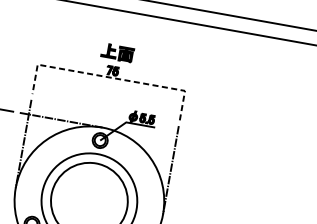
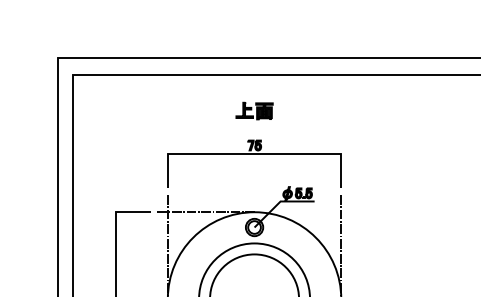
part: (117, 52) -> (254, 110), moved
line: (111, 77) -> (254, 153), dashed -> solid

